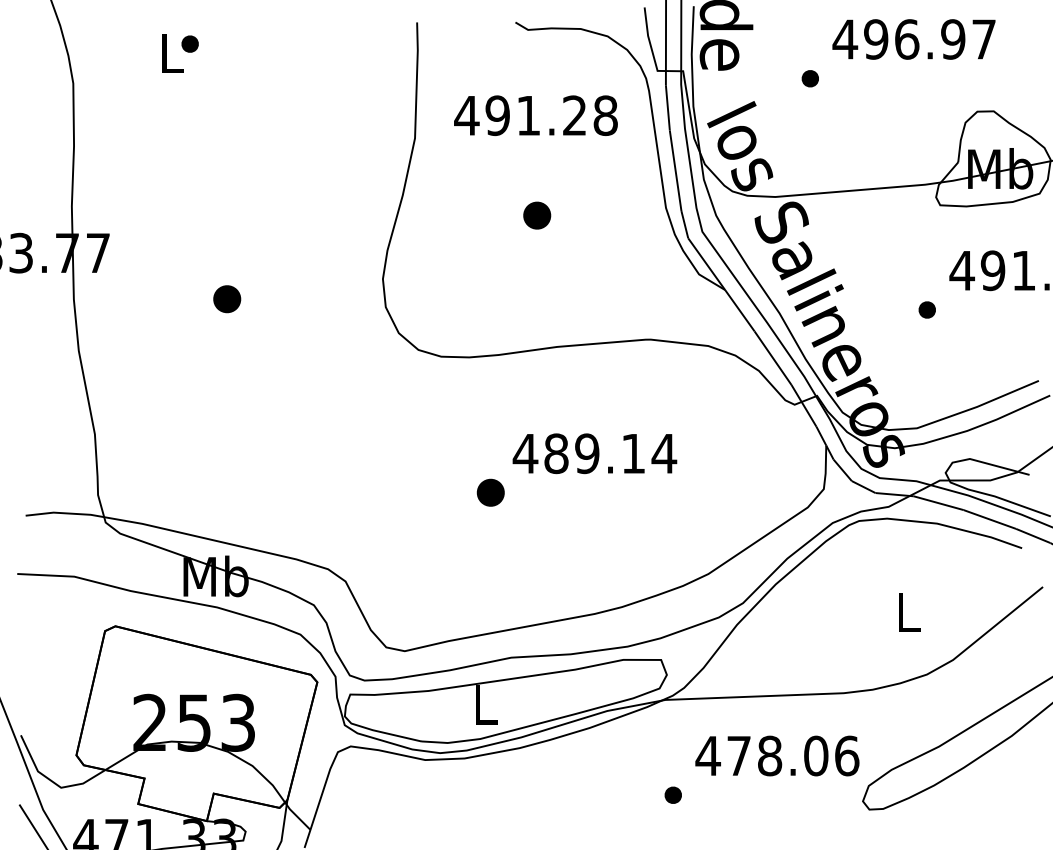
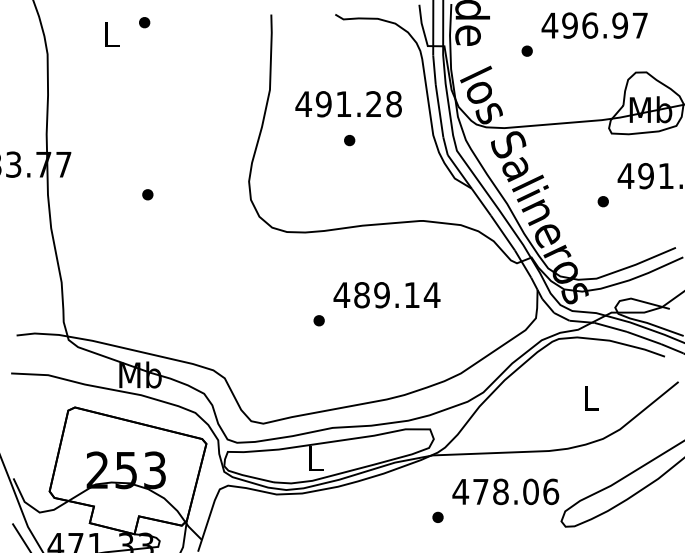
part: (189, 43) -> (144, 22), moved
text: (535, 116) -> (348, 104), moved
part: (537, 215) -> (349, 140), size x0.62
part: (226, 298) -> (147, 194), size x0.62
part: (489, 492) -> (318, 320), size x0.62

